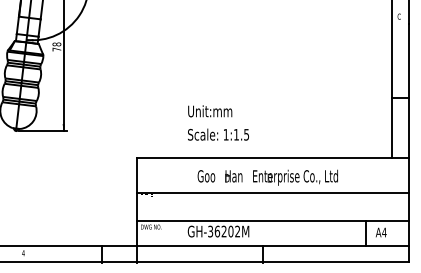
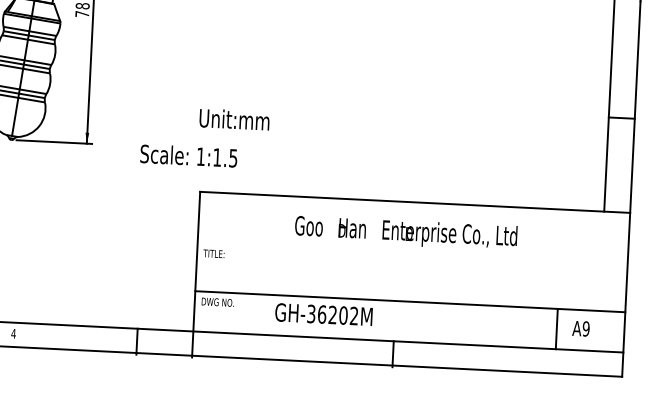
text: (210, 111) -> (235, 119), moved
text: (218, 134) -> (188, 155), moved
line: (272, 192) -> (412, 256), removed
text: (384, 232) -> (586, 328), A4 -> A9

